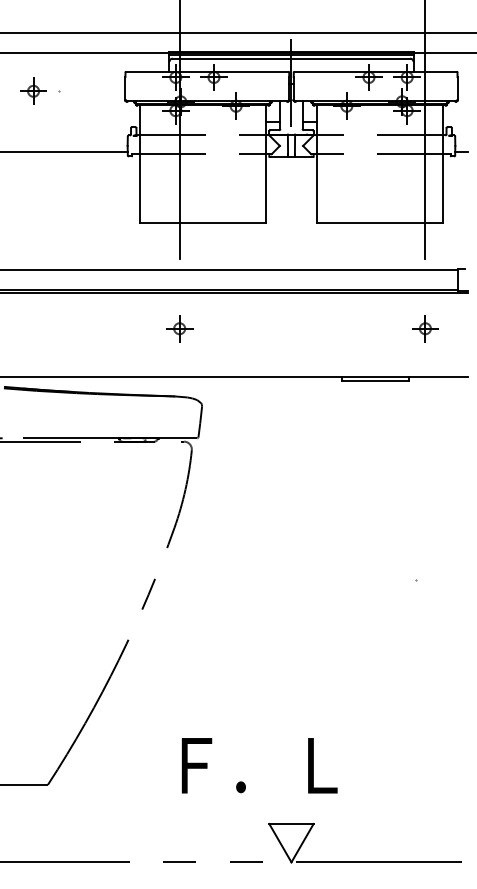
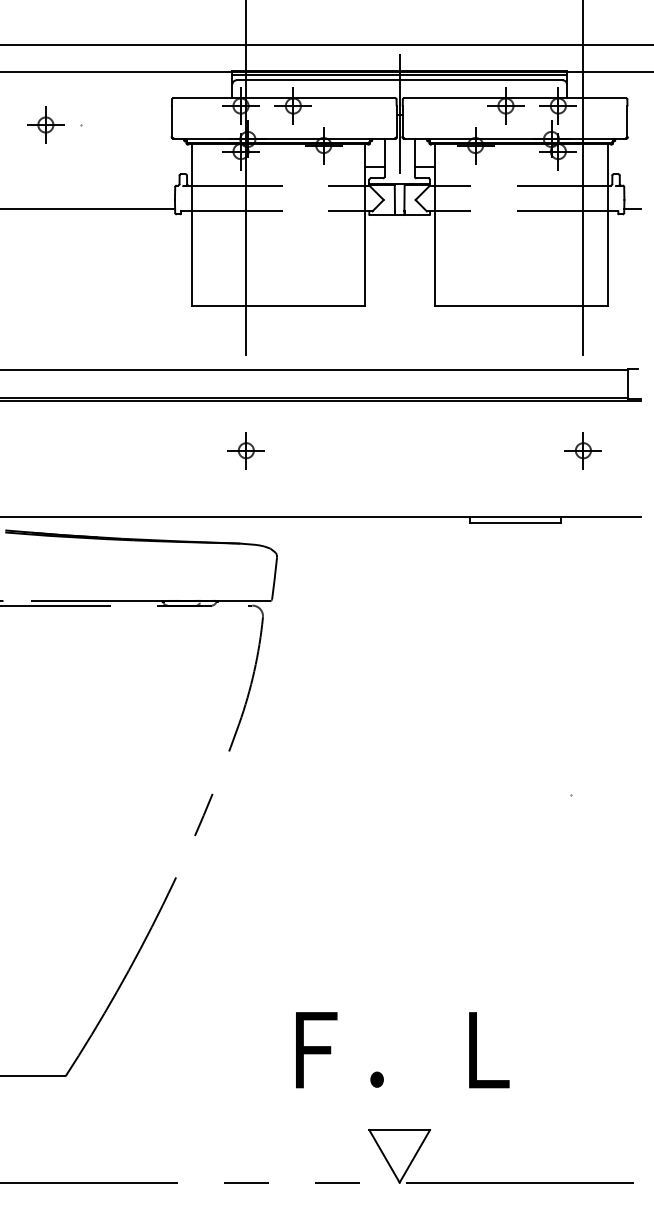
text: (259, 765) -> (402, 1049), moved

